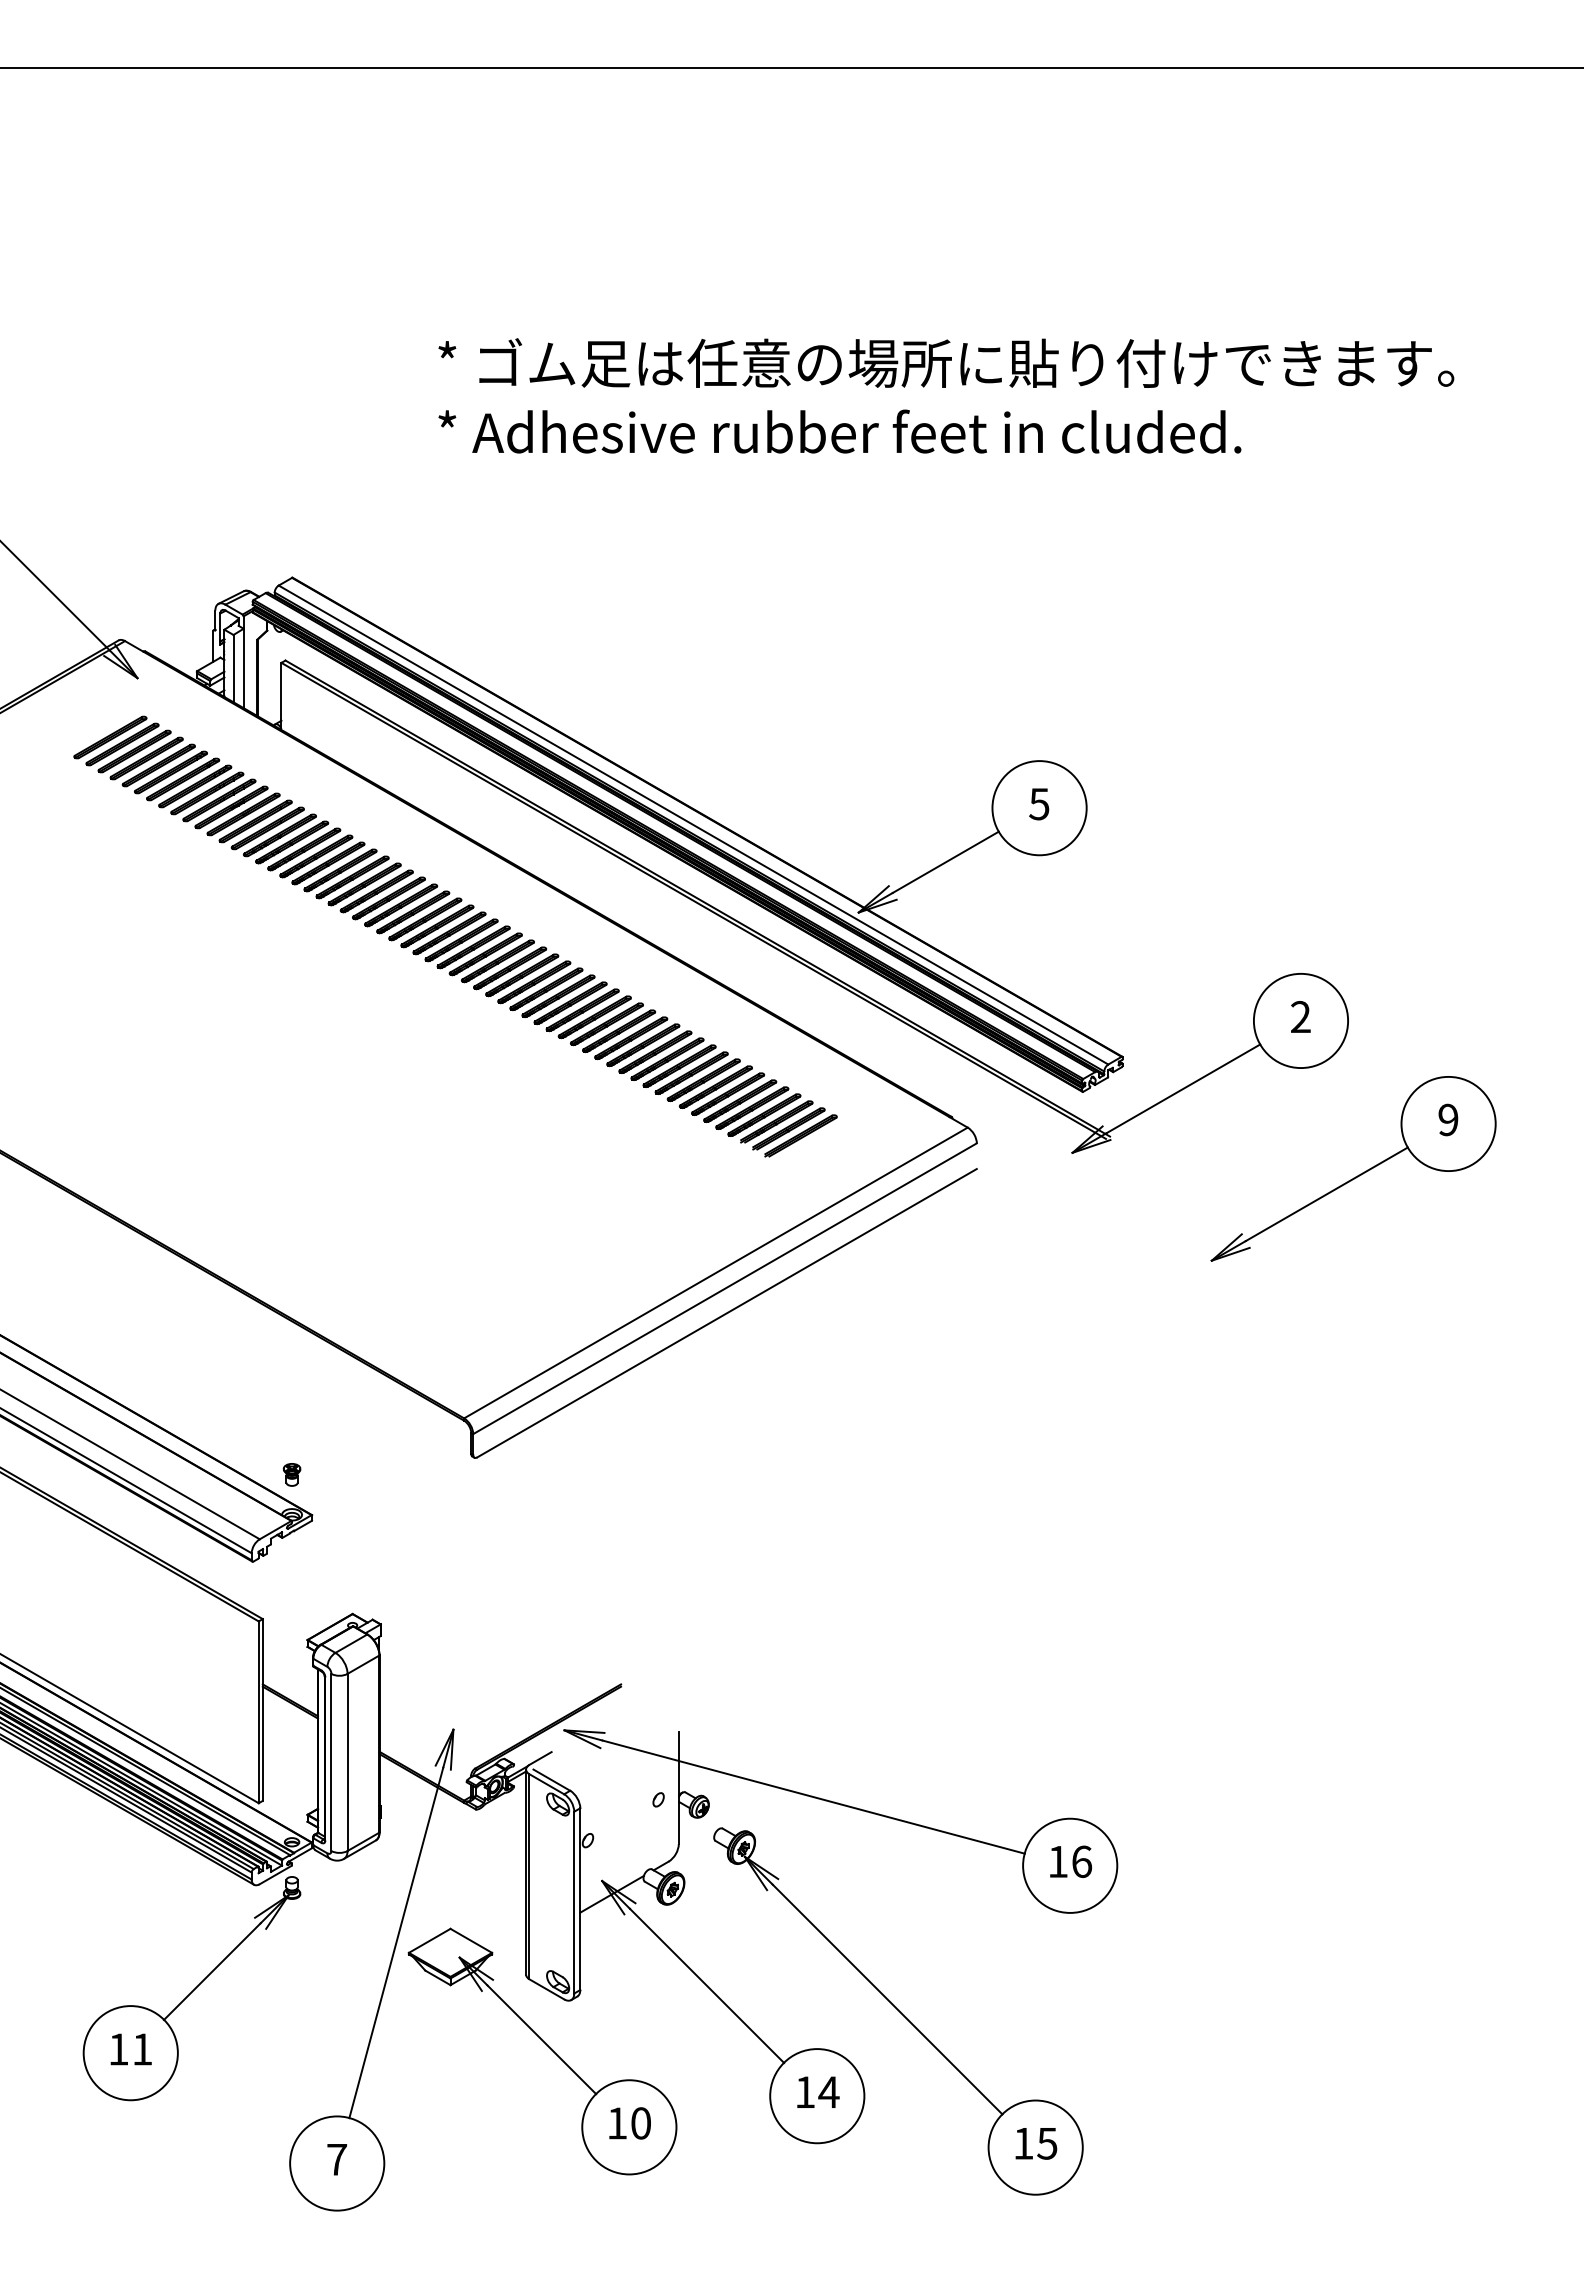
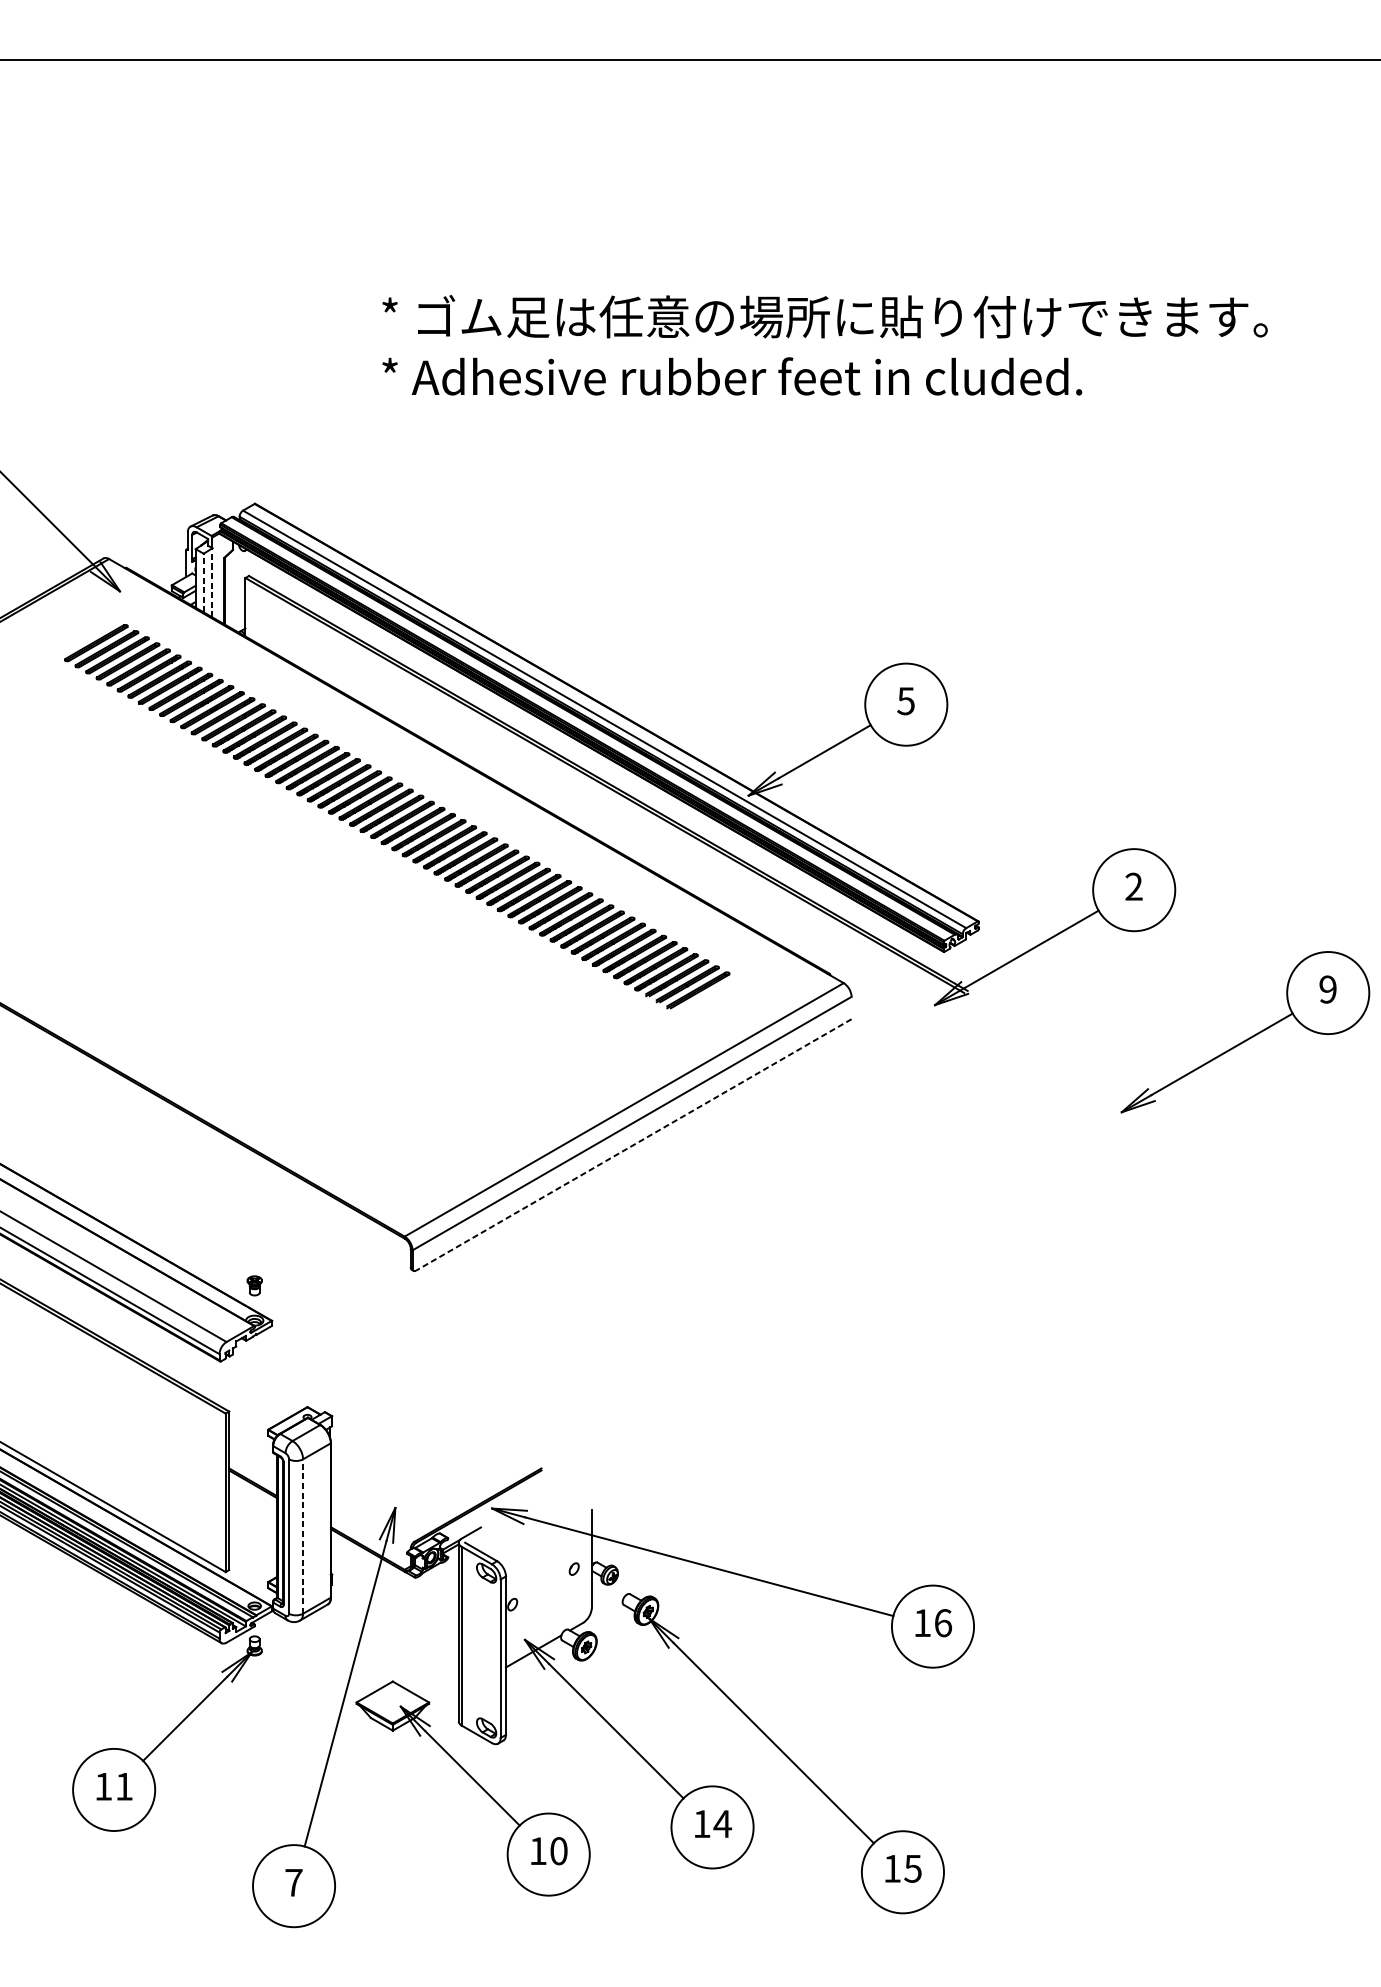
line: (233, 668) -> (203, 582), solid -> dashed
line: (243, 668) -> (212, 582), solid -> dashed
part: (1357, 1175) -> (1248, 1037), moved
line: (726, 1313) -> (633, 1145), solid -> dashed
line: (347, 1762) -> (303, 1536), solid -> dashed

